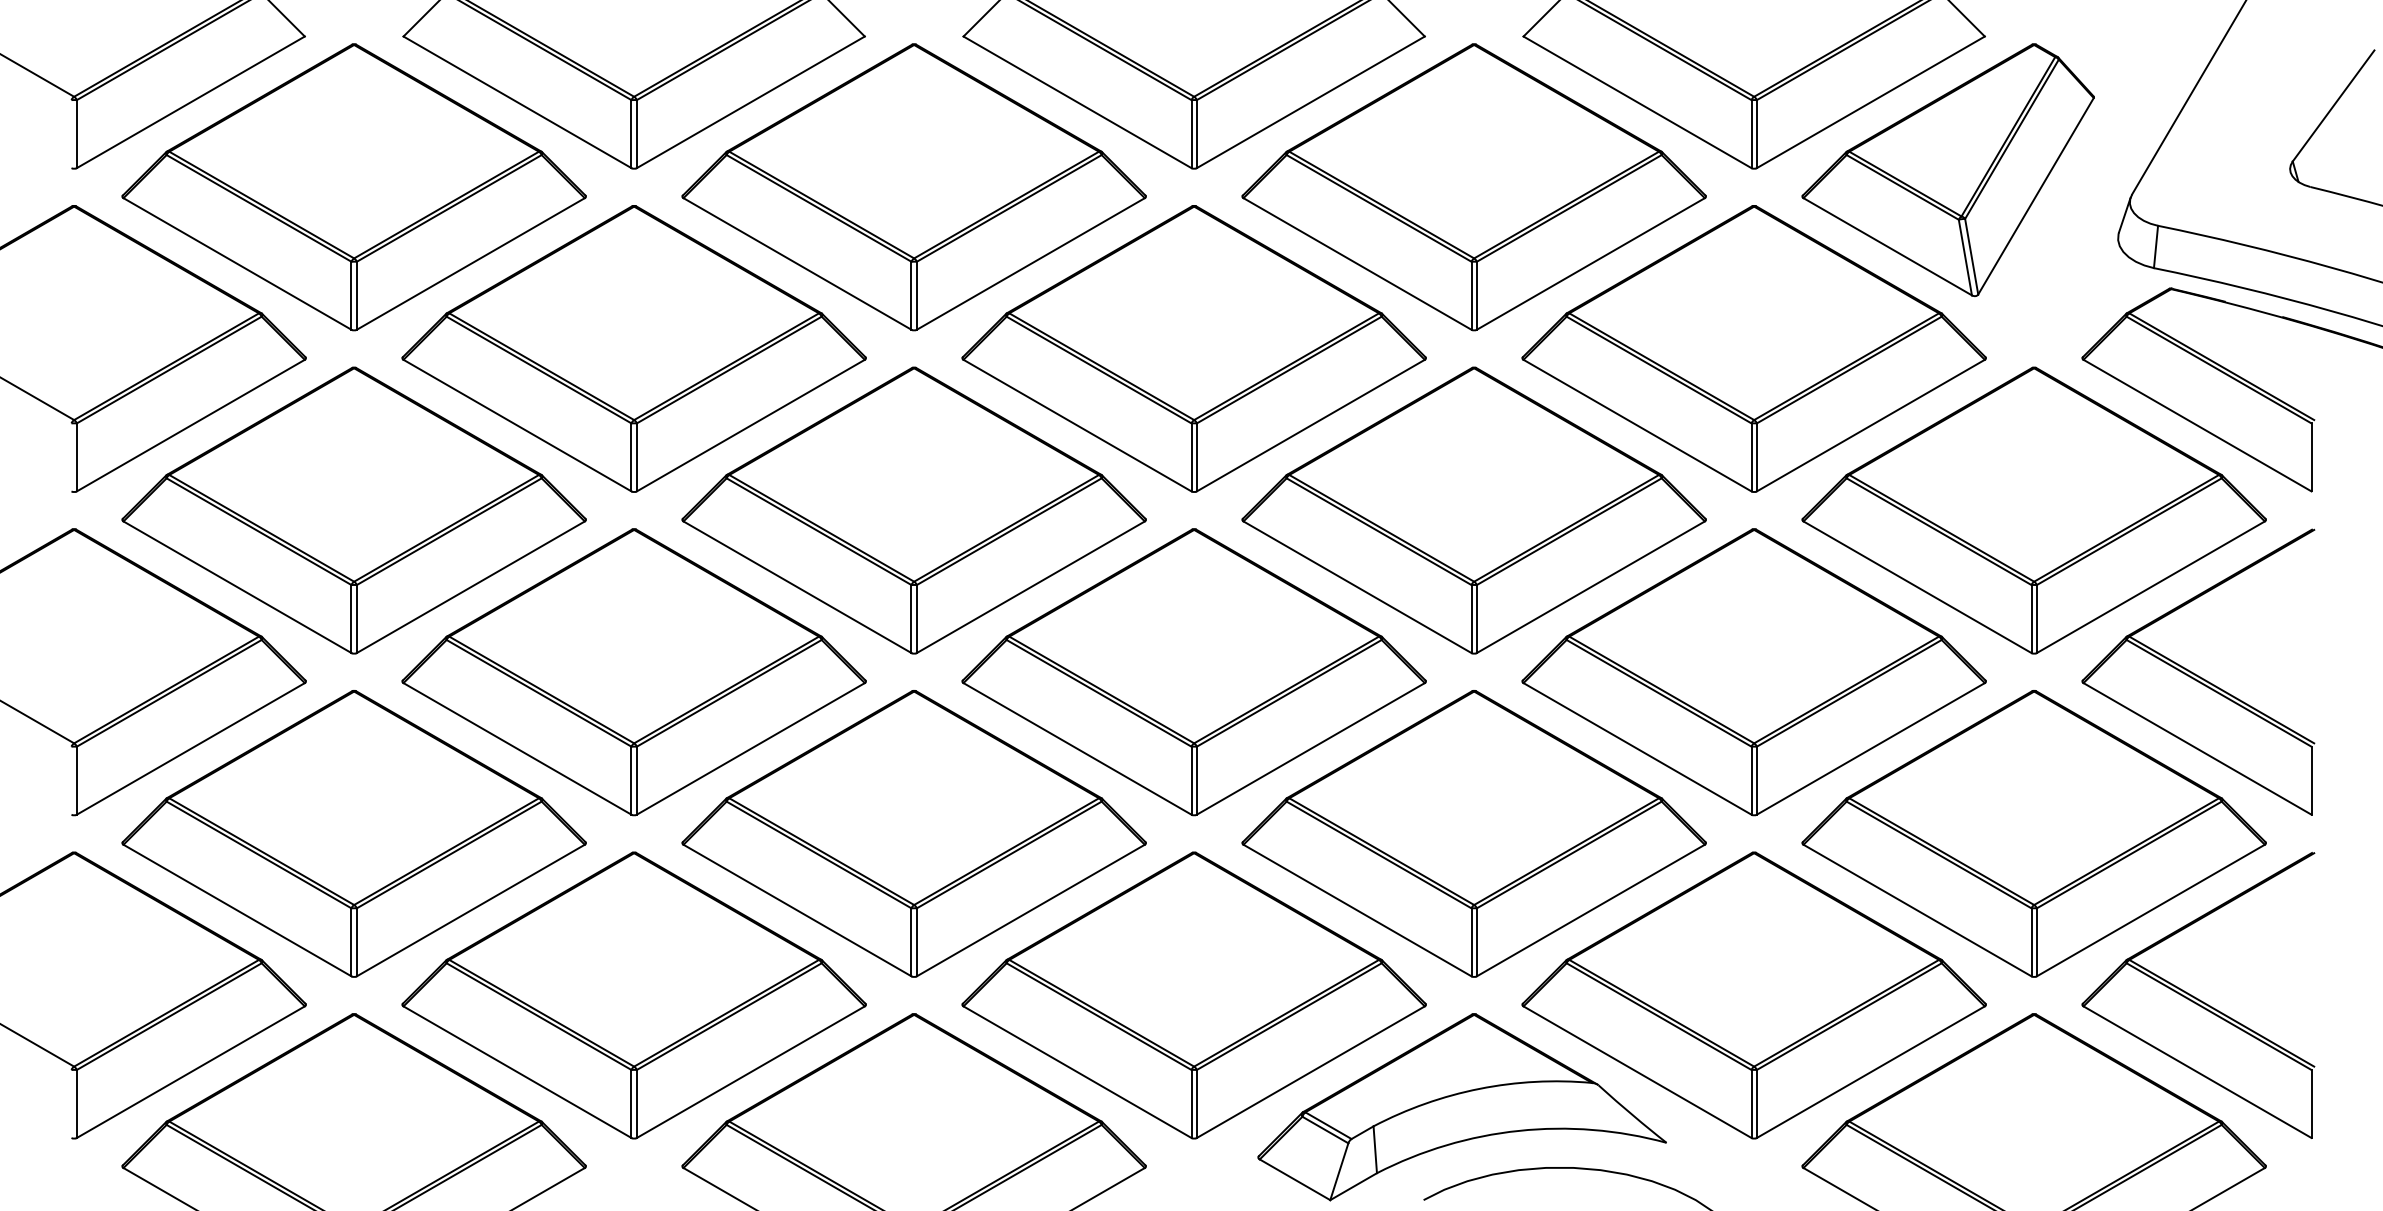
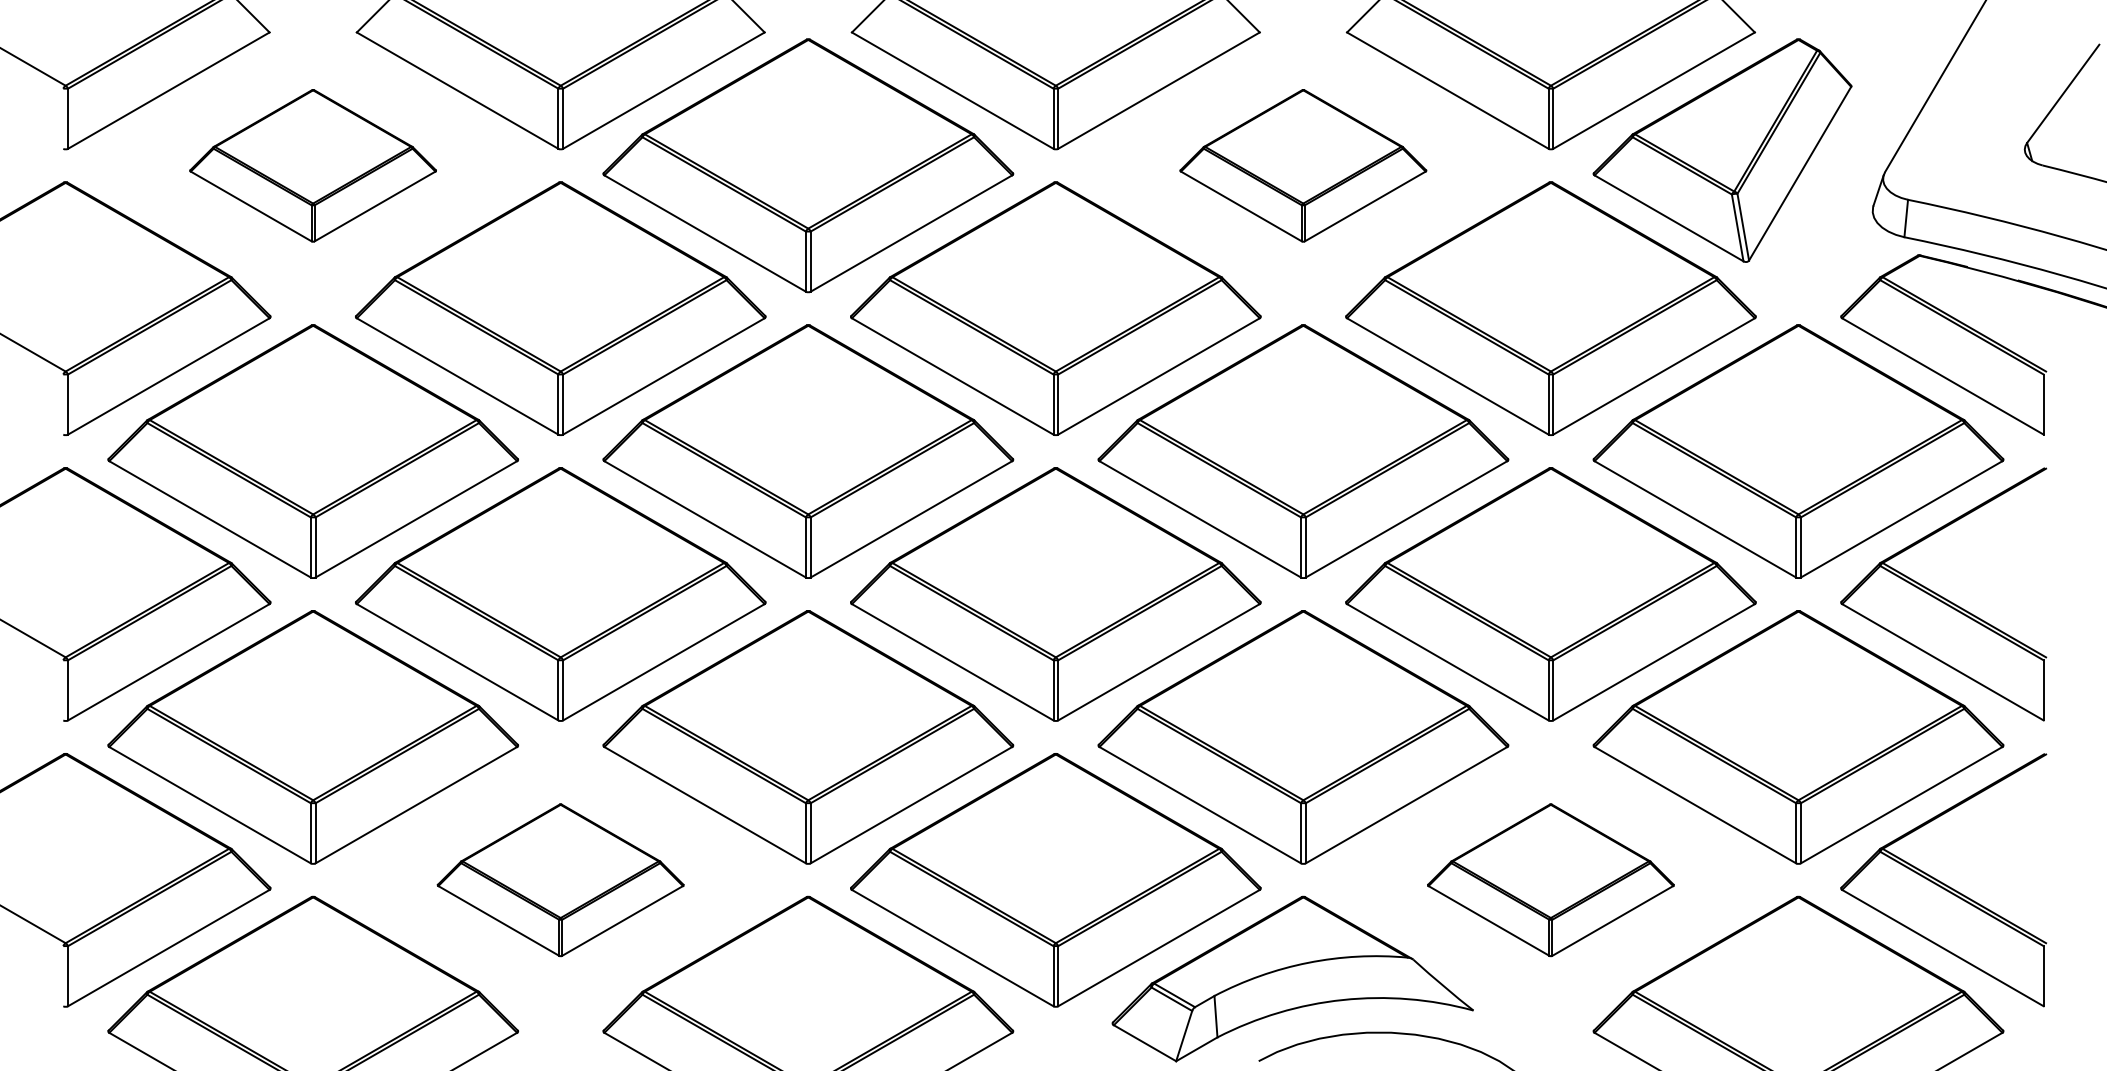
part: (353, 187) -> (312, 165), size x0.6
part: (1473, 187) -> (1302, 165), size x0.6
part: (633, 995) -> (560, 880), size x0.6
part: (1753, 995) -> (1550, 880), size x0.6

